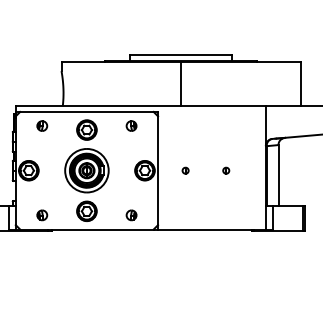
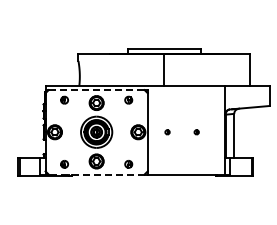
line: (86, 112) -> (96, 90), solid -> dashed
line: (86, 229) -> (96, 174), solid -> dashed

